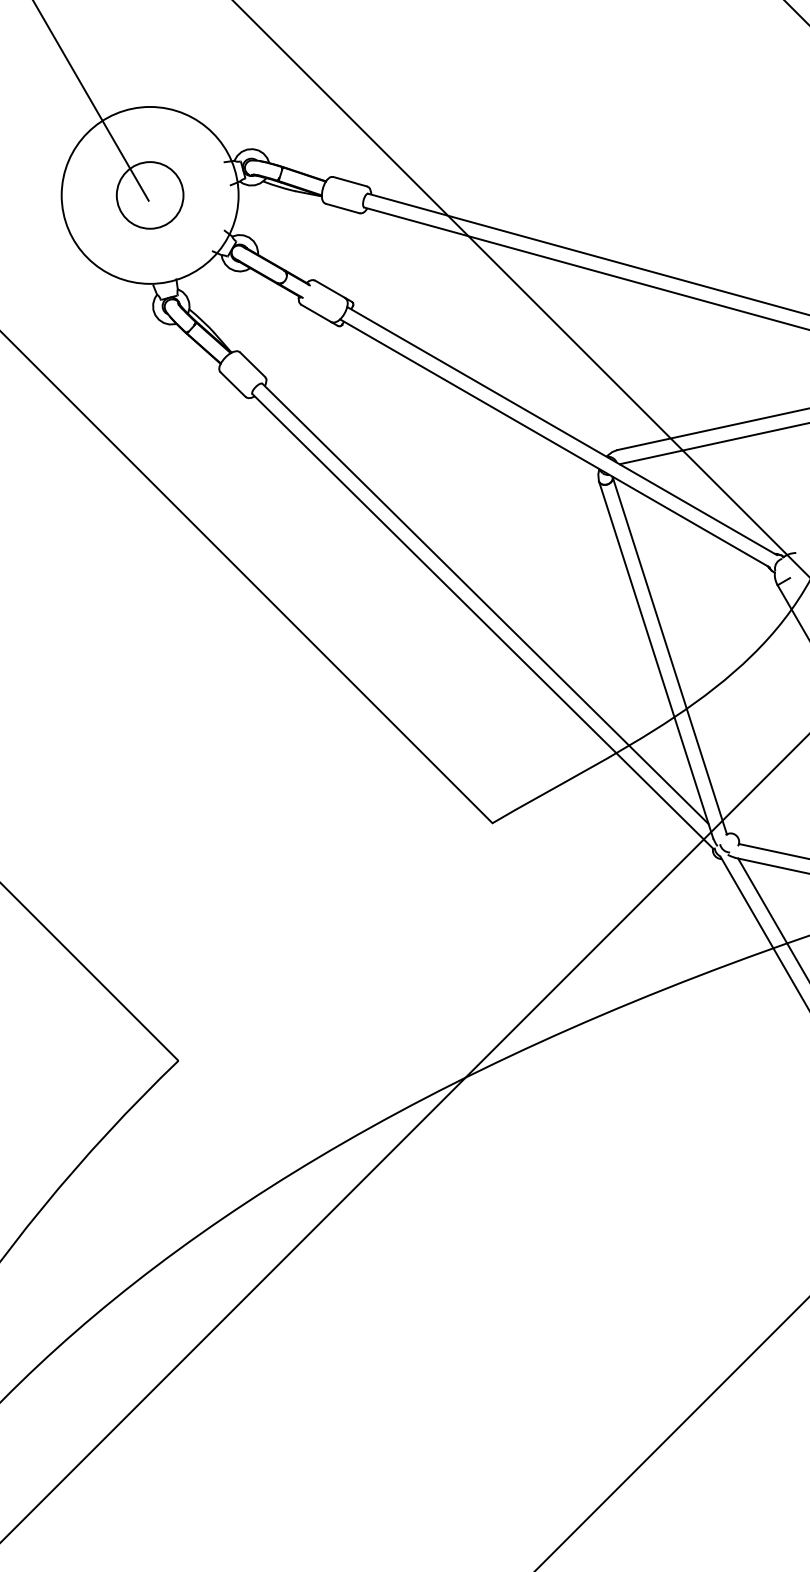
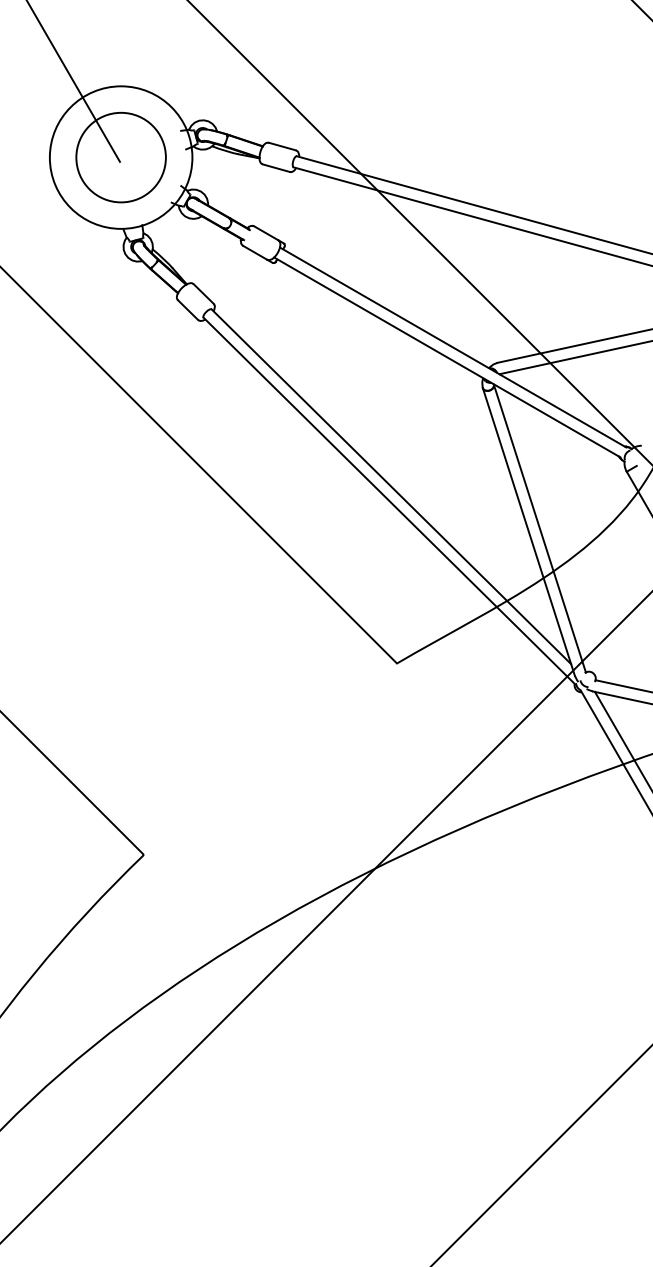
circle: (149, 195) -> (120, 157), size x1.67

